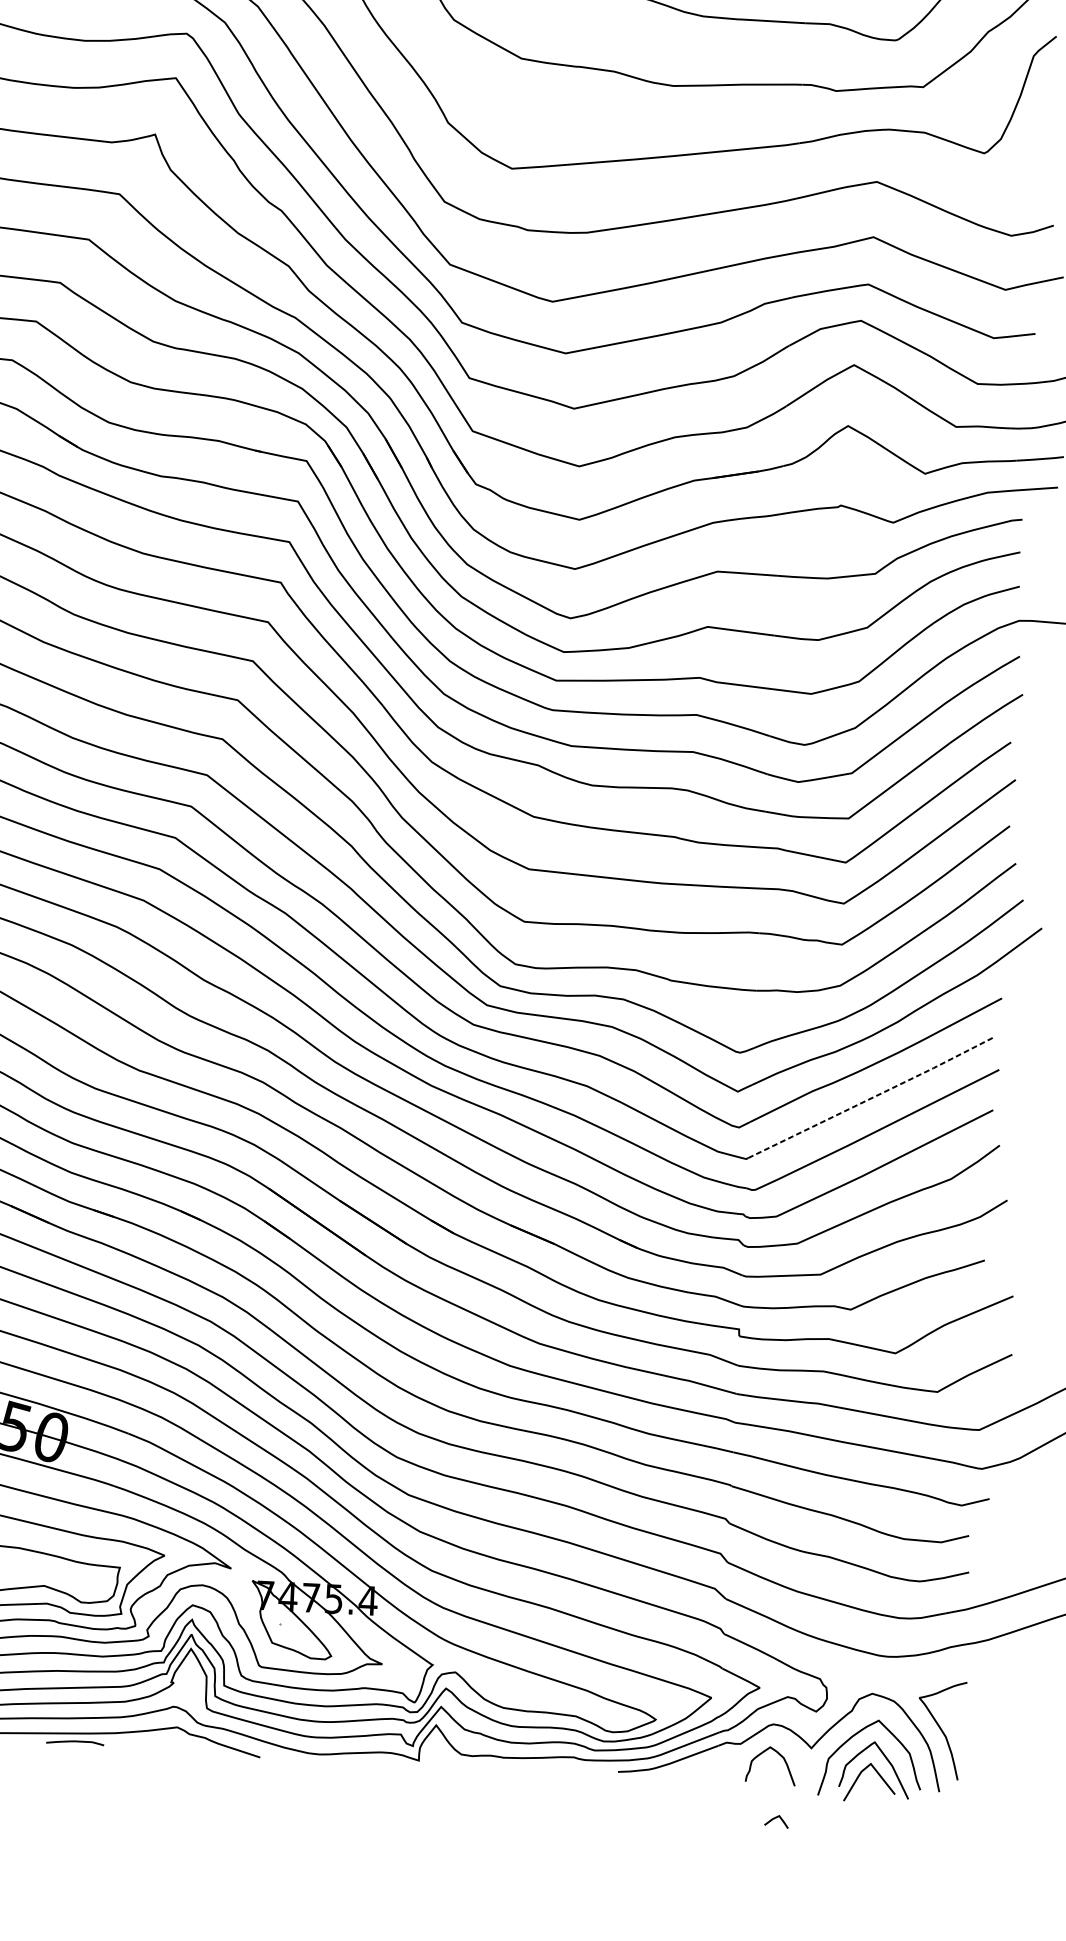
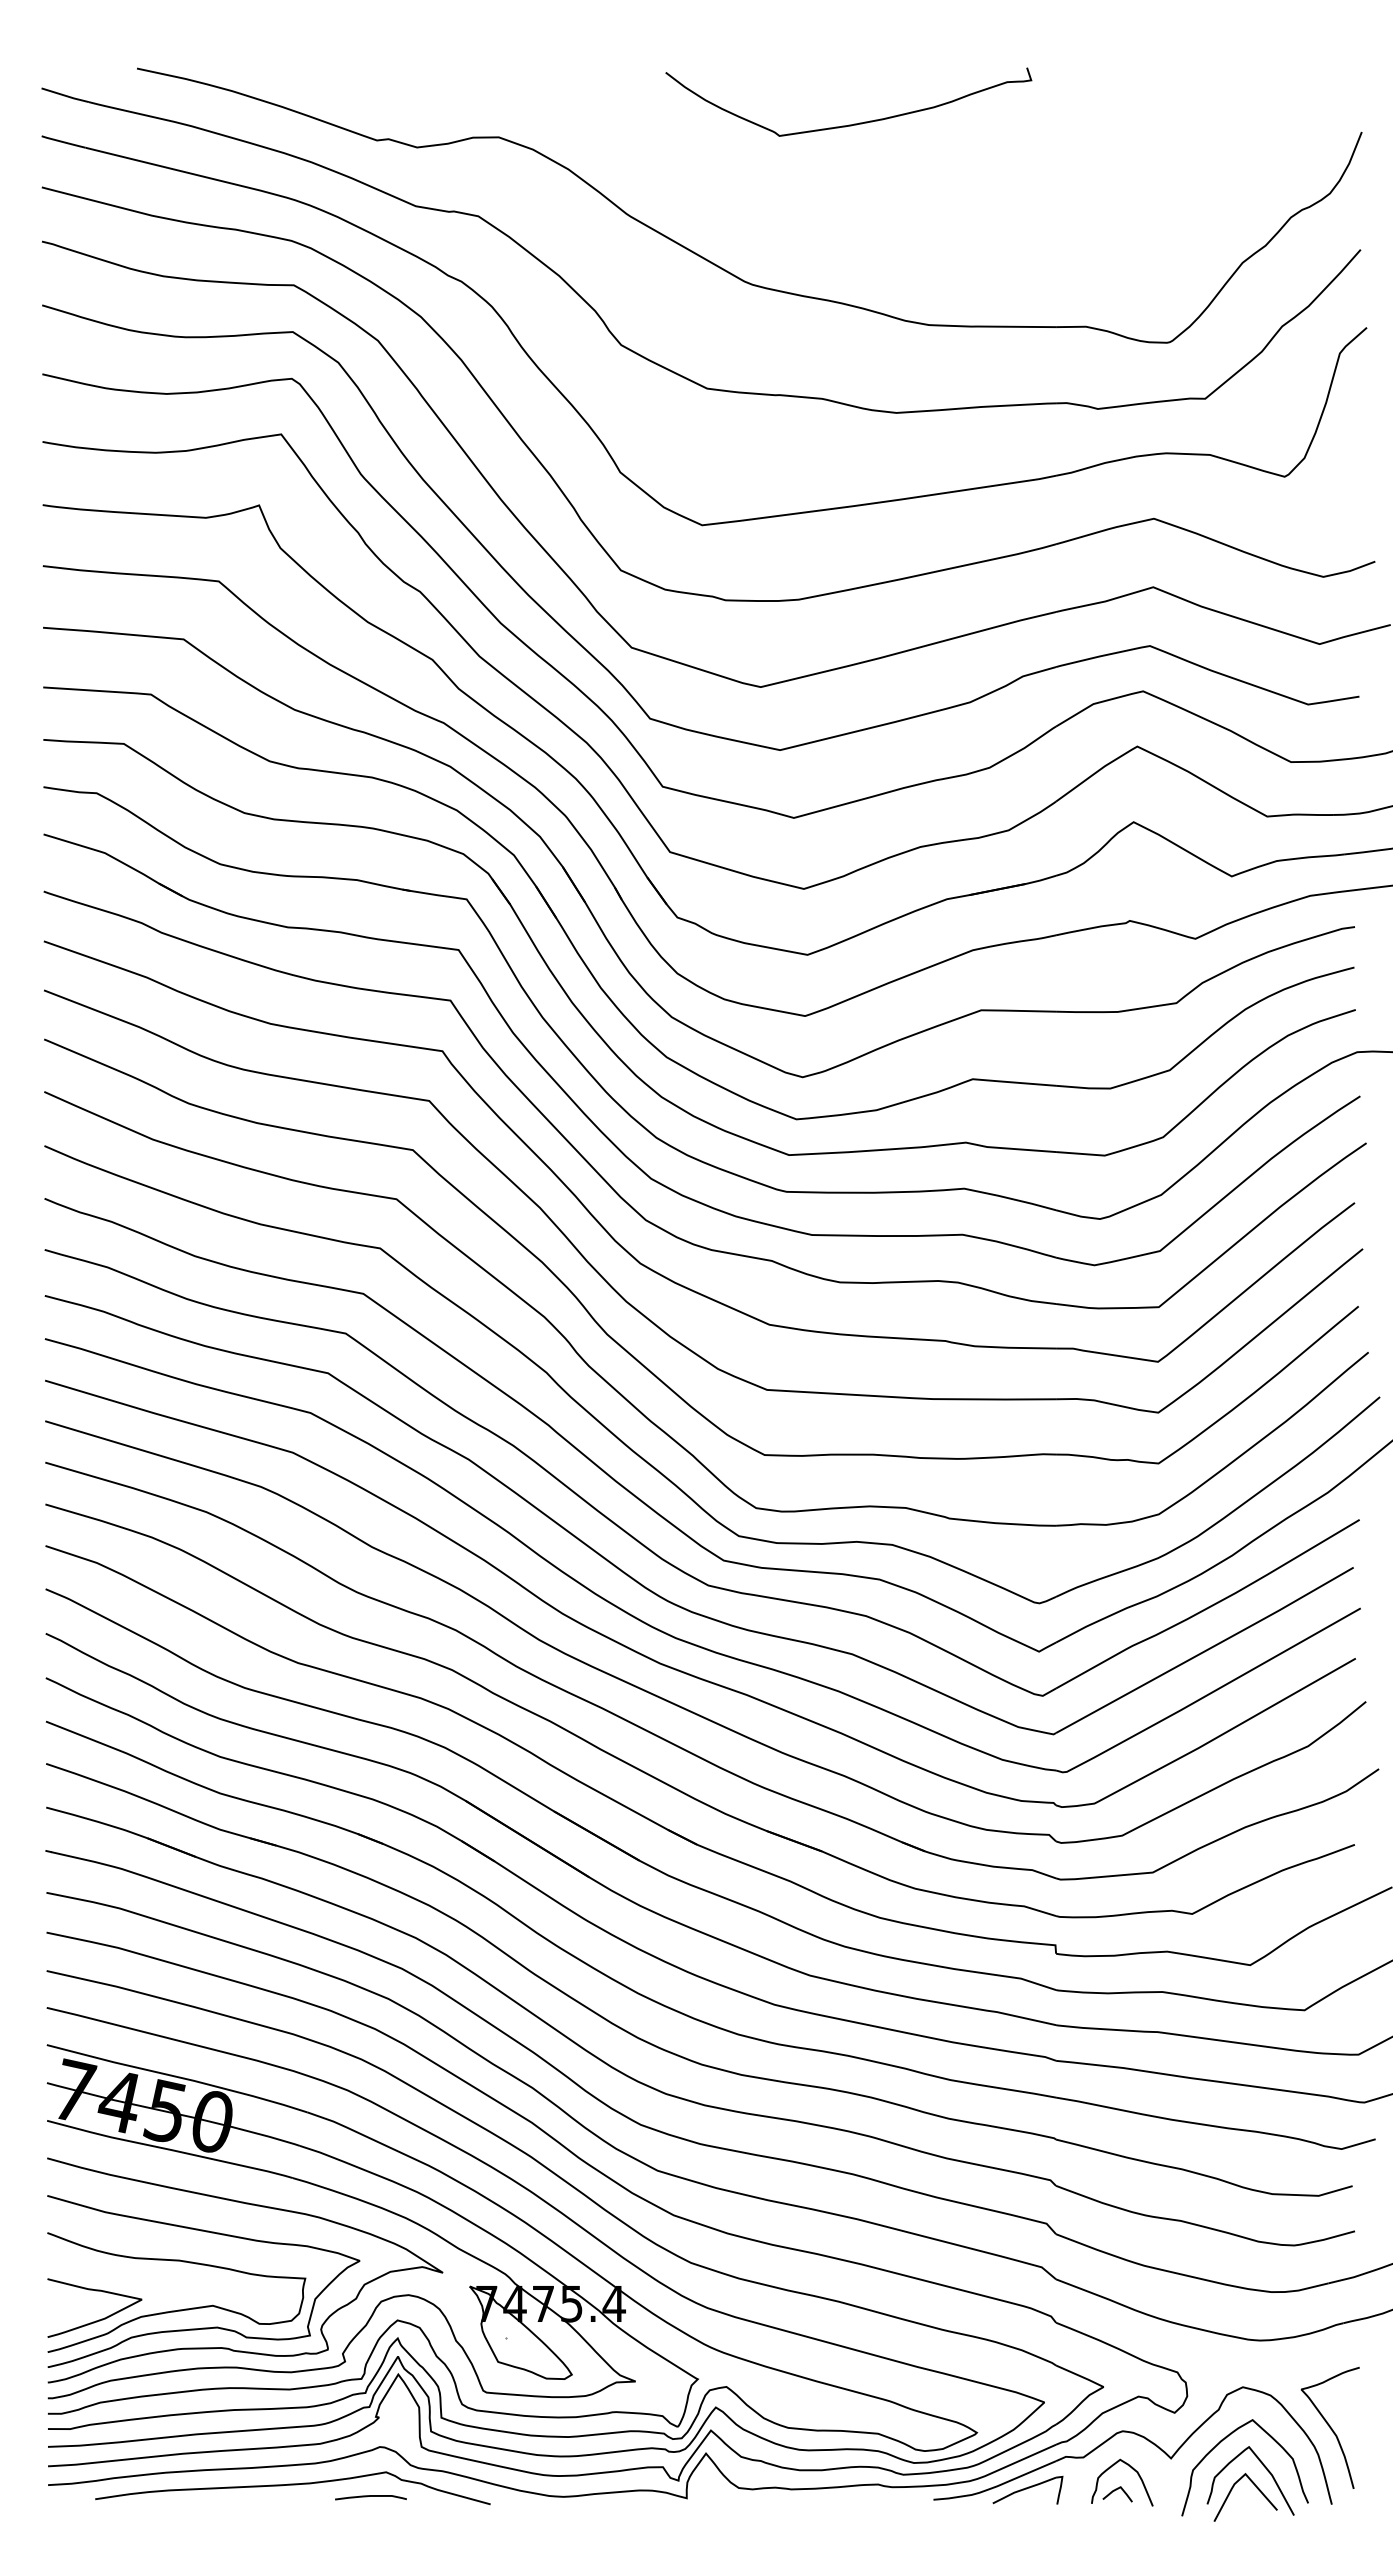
line: (873, 1097) -> (1206, 1650), dashed -> solid
curve: (74, 1741) -> (370, 2496), moved
part: (694, 1768) -> (1027, 2490), added
curve: (775, 1818) -> (1116, 2490), moved

